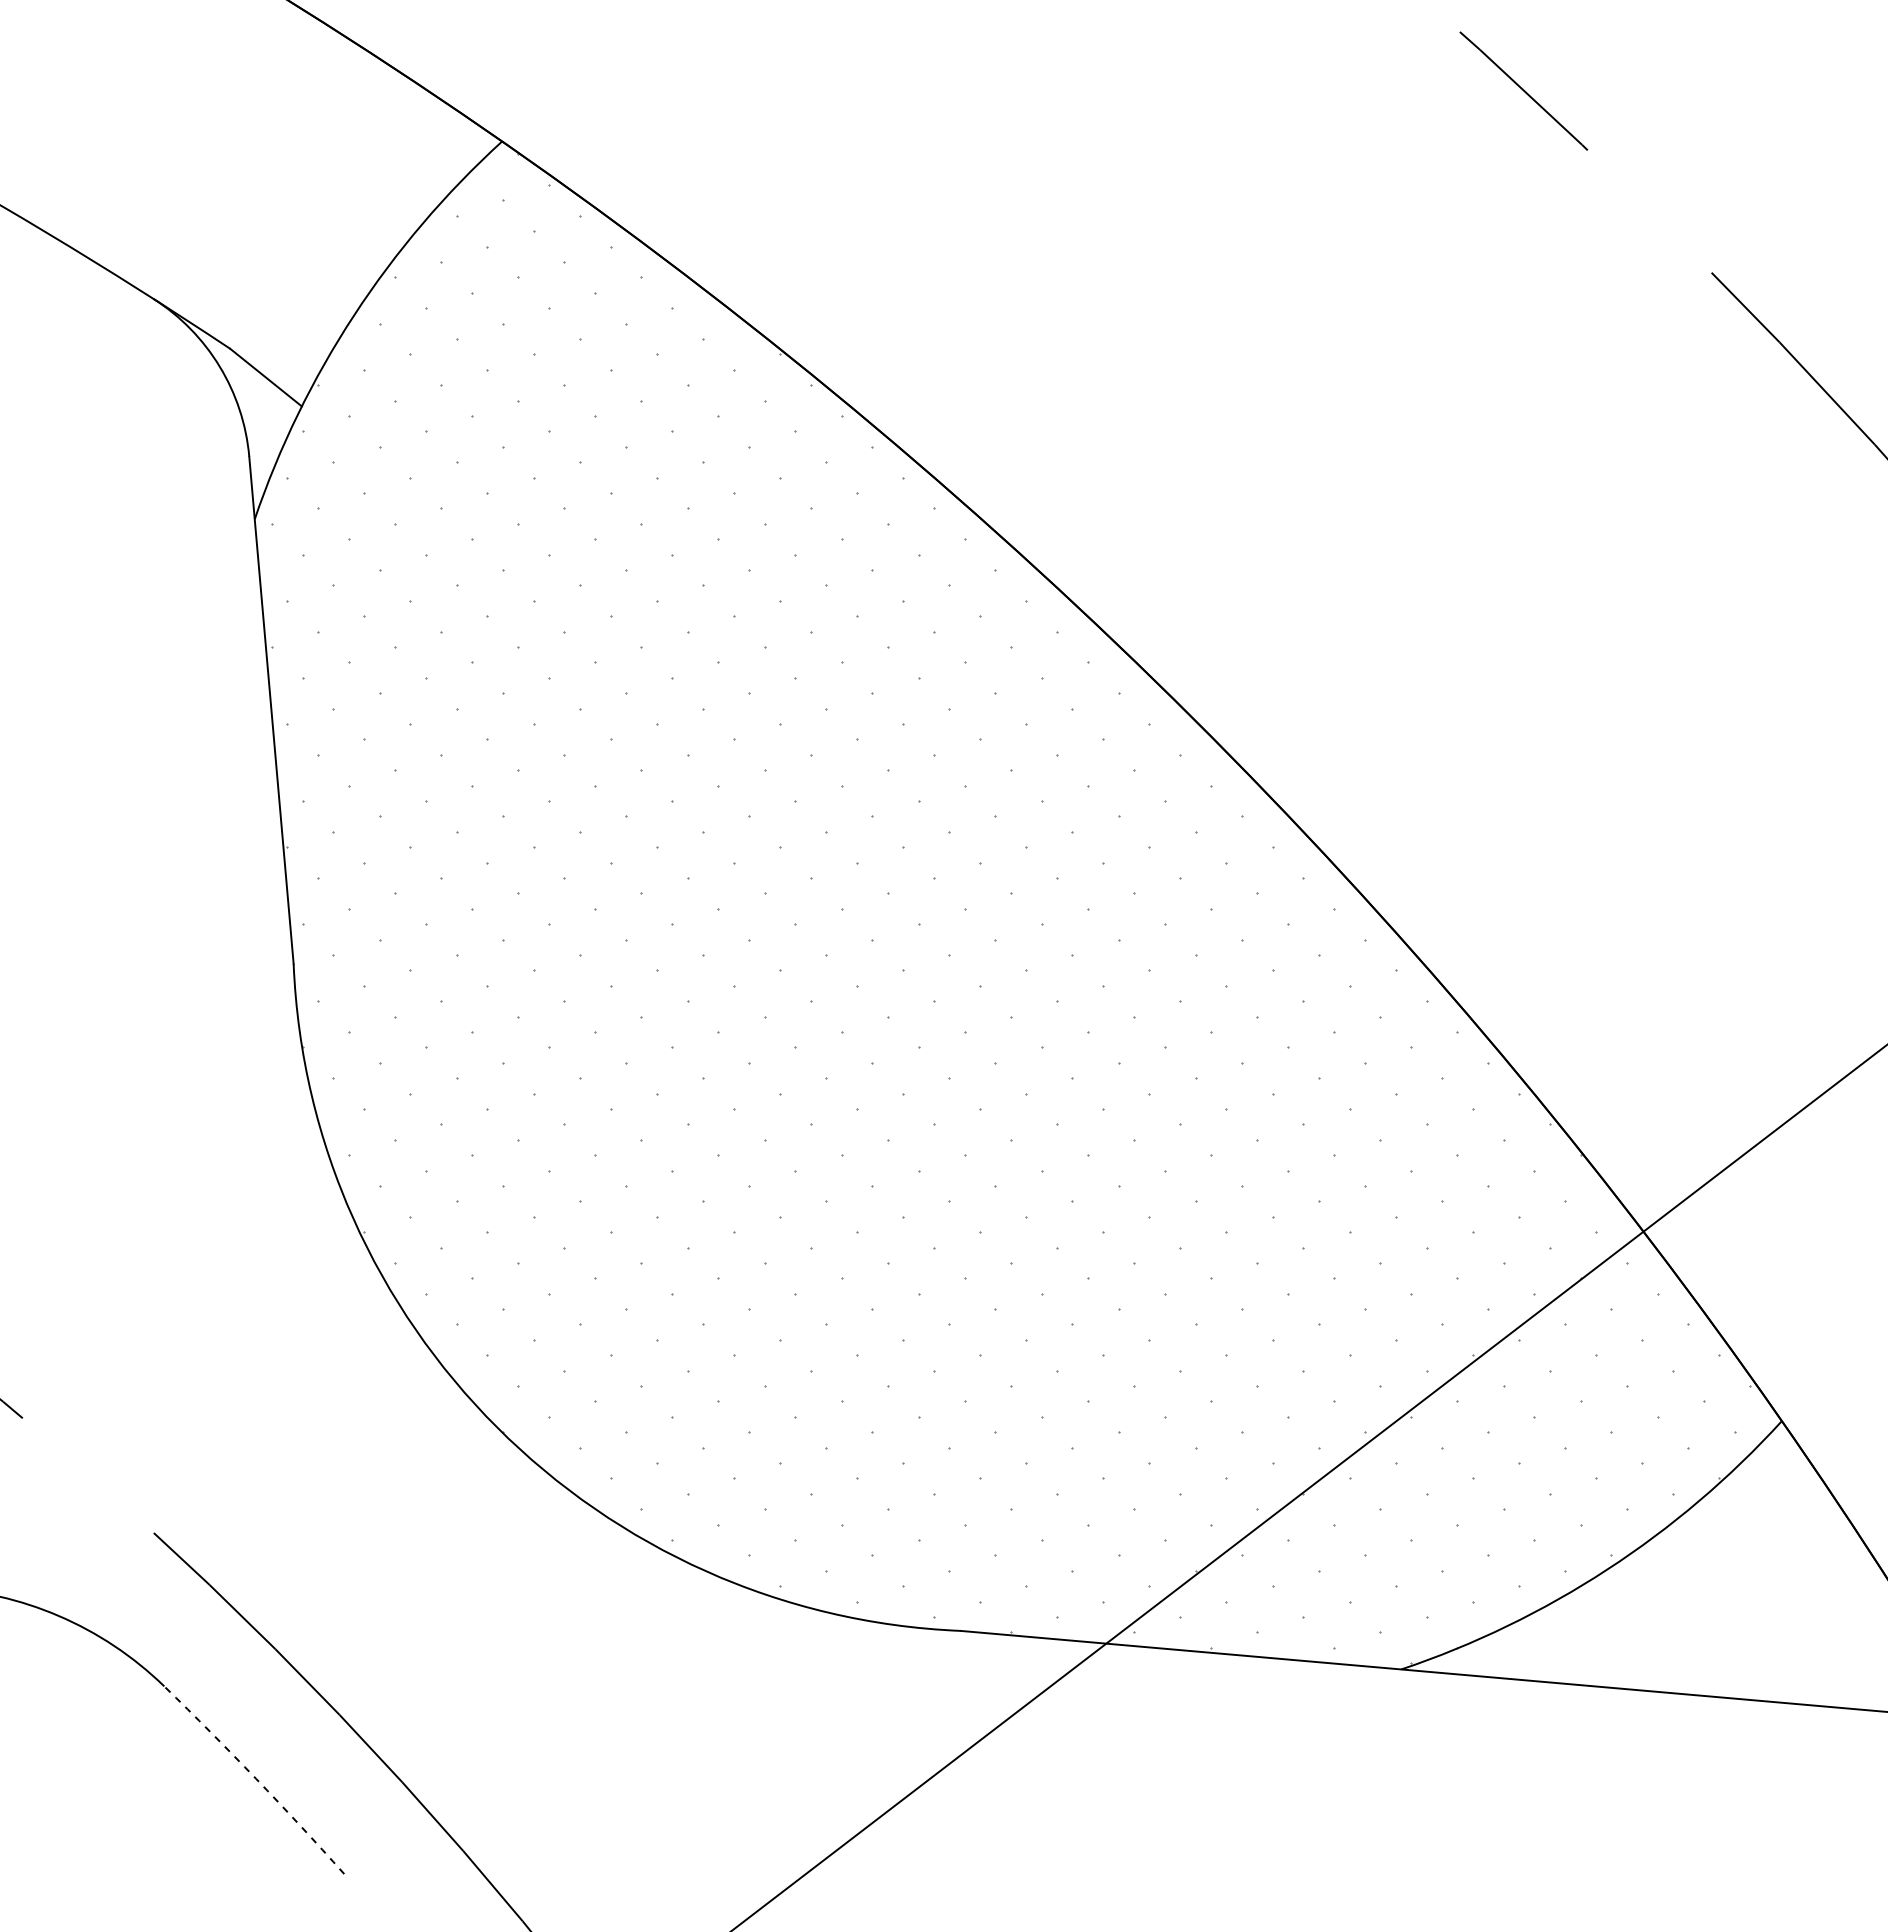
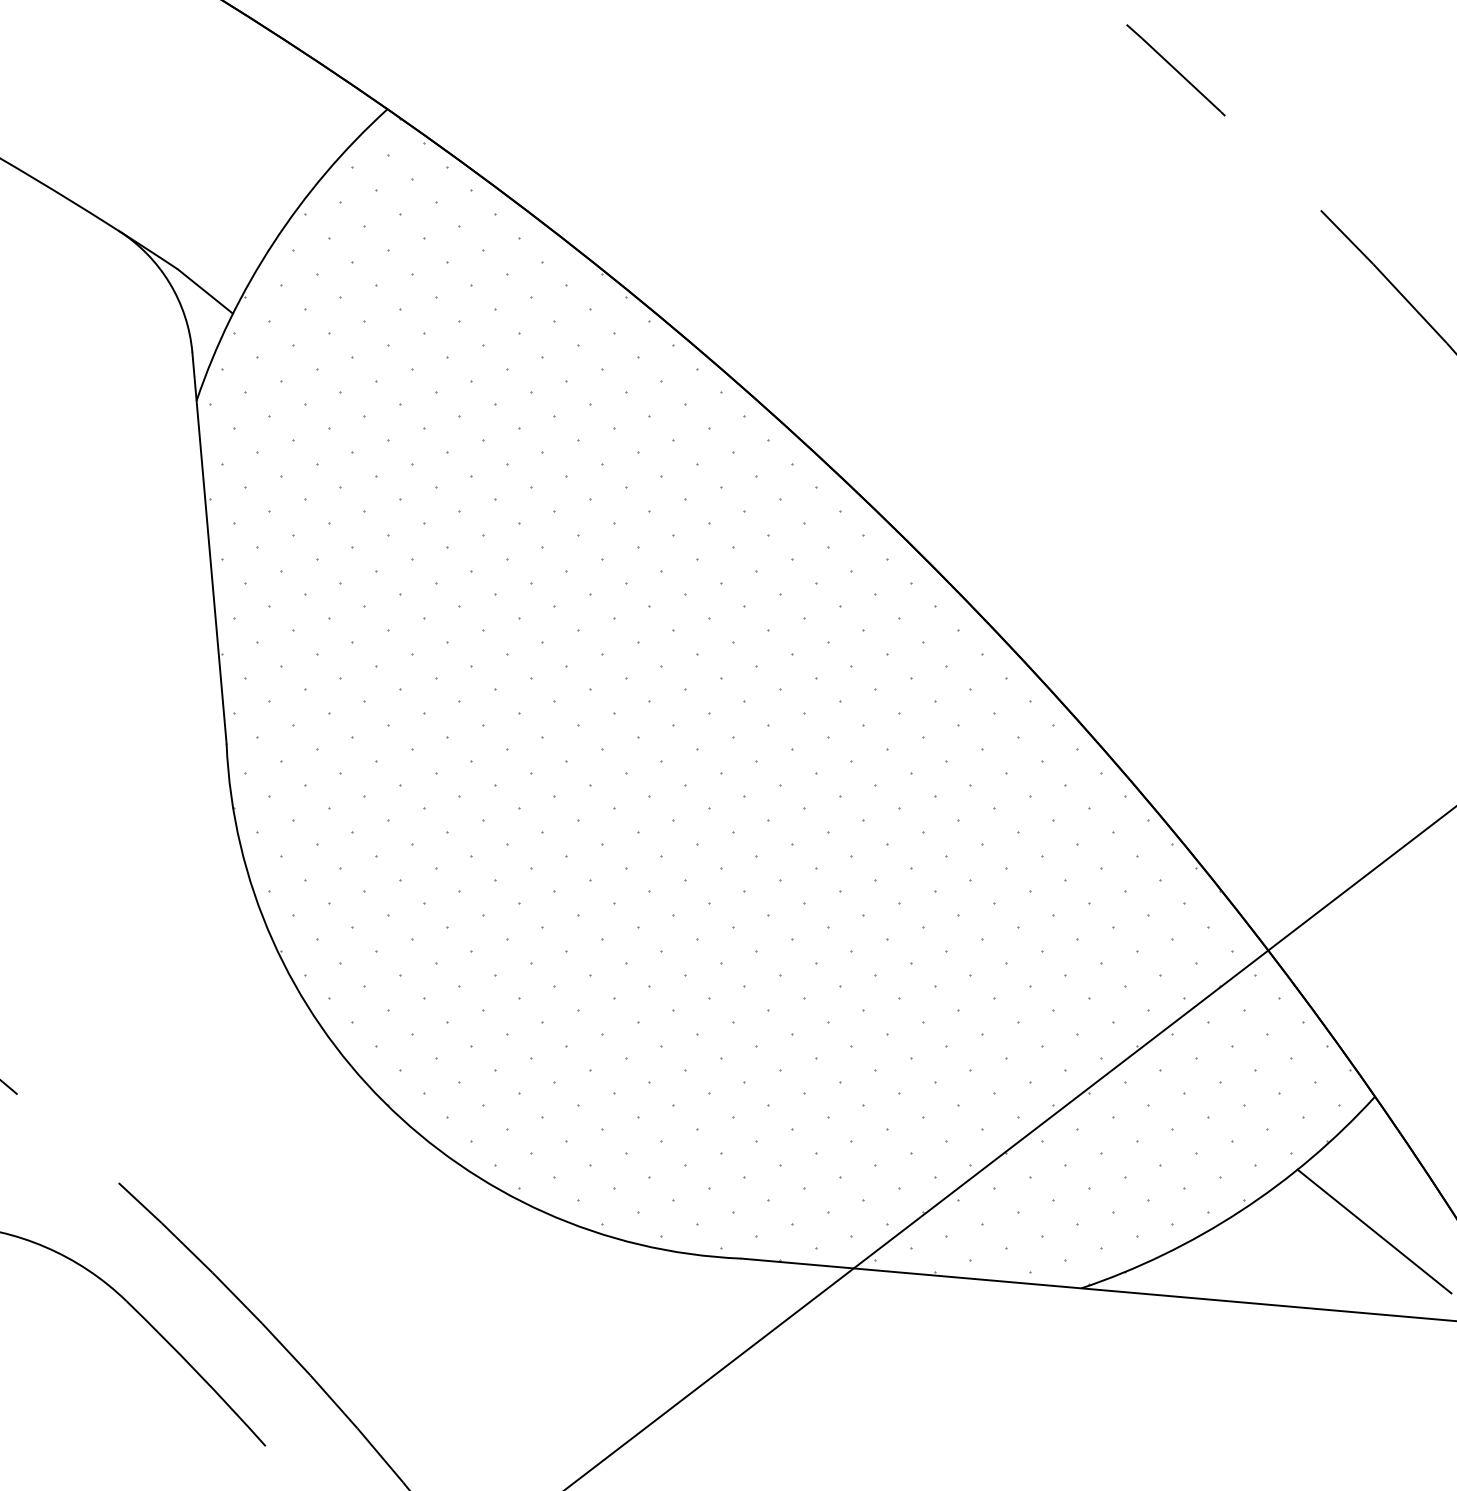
line: (1780, 1595) -> (1374, 1231), added
arc: (255, 1778) -> (197, 1372), dashed -> solid

